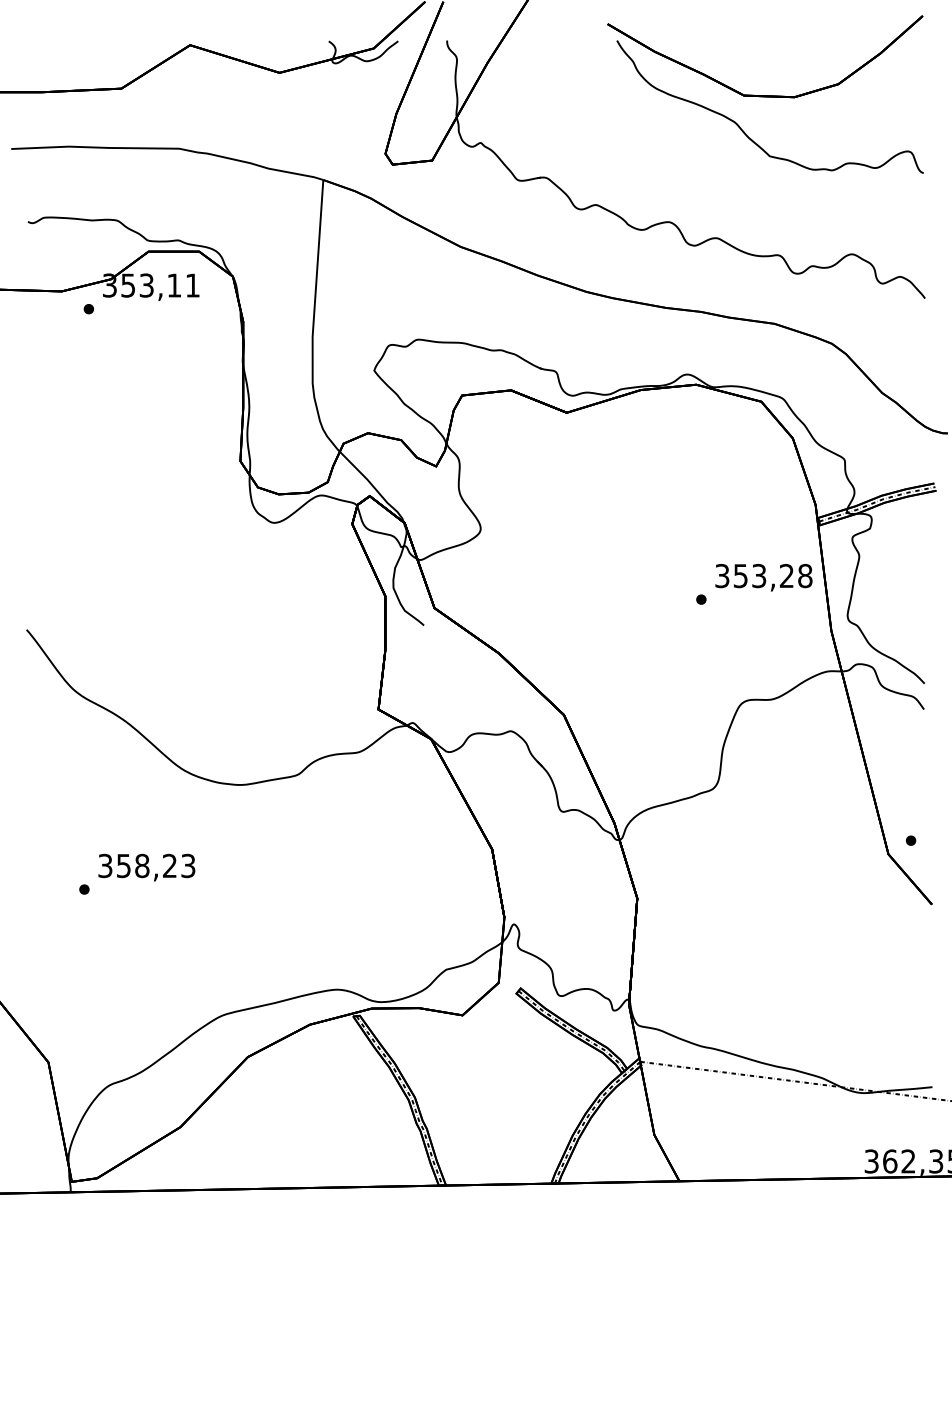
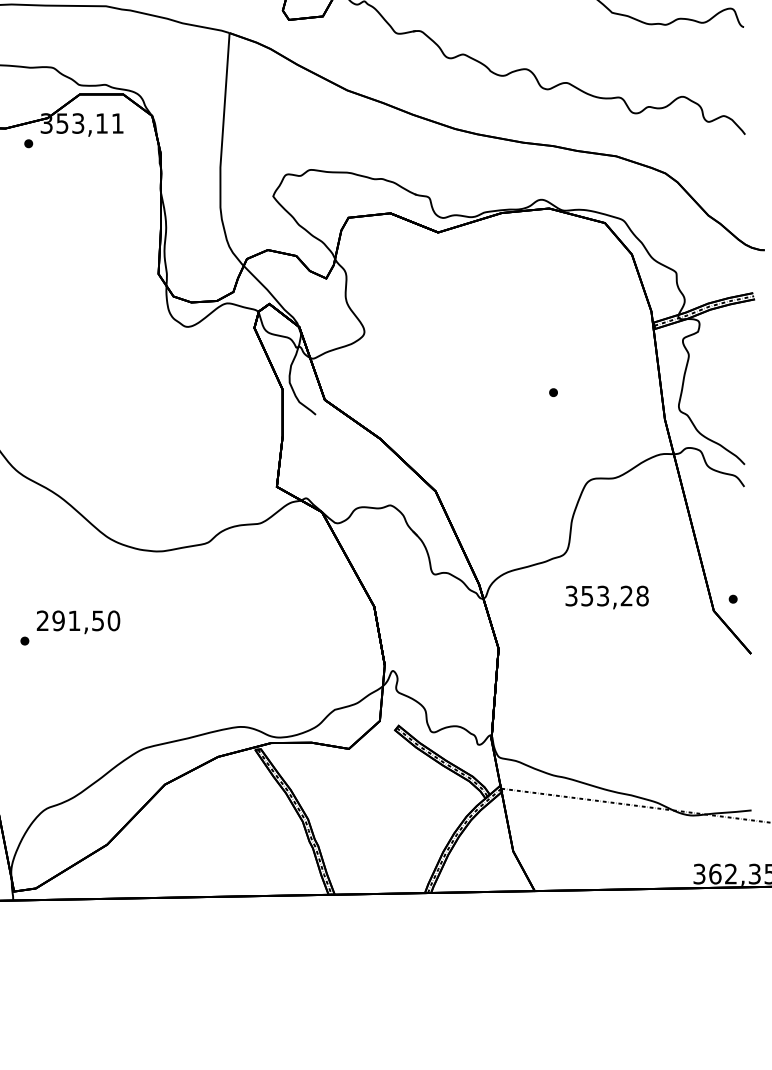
text: (763, 577) -> (606, 597), moved
text: (146, 865) -> (78, 620), 358,23 -> 291,50

